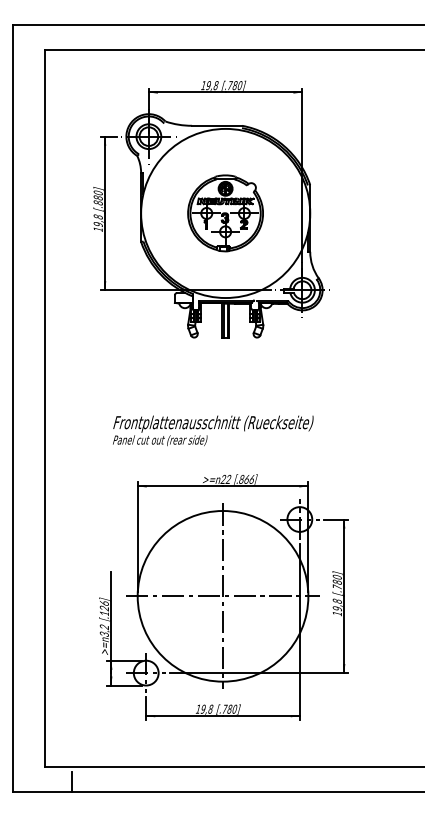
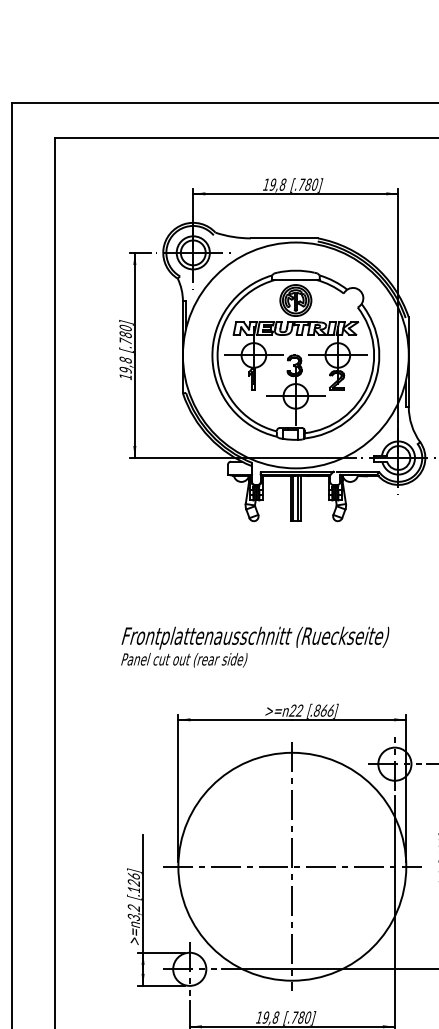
text: (97, 202) -> (124, 340), [.880] -> [.780]
part: (225, 213) -> (295, 355), size x1.67
text: (213, 430) -> (255, 646), moved

